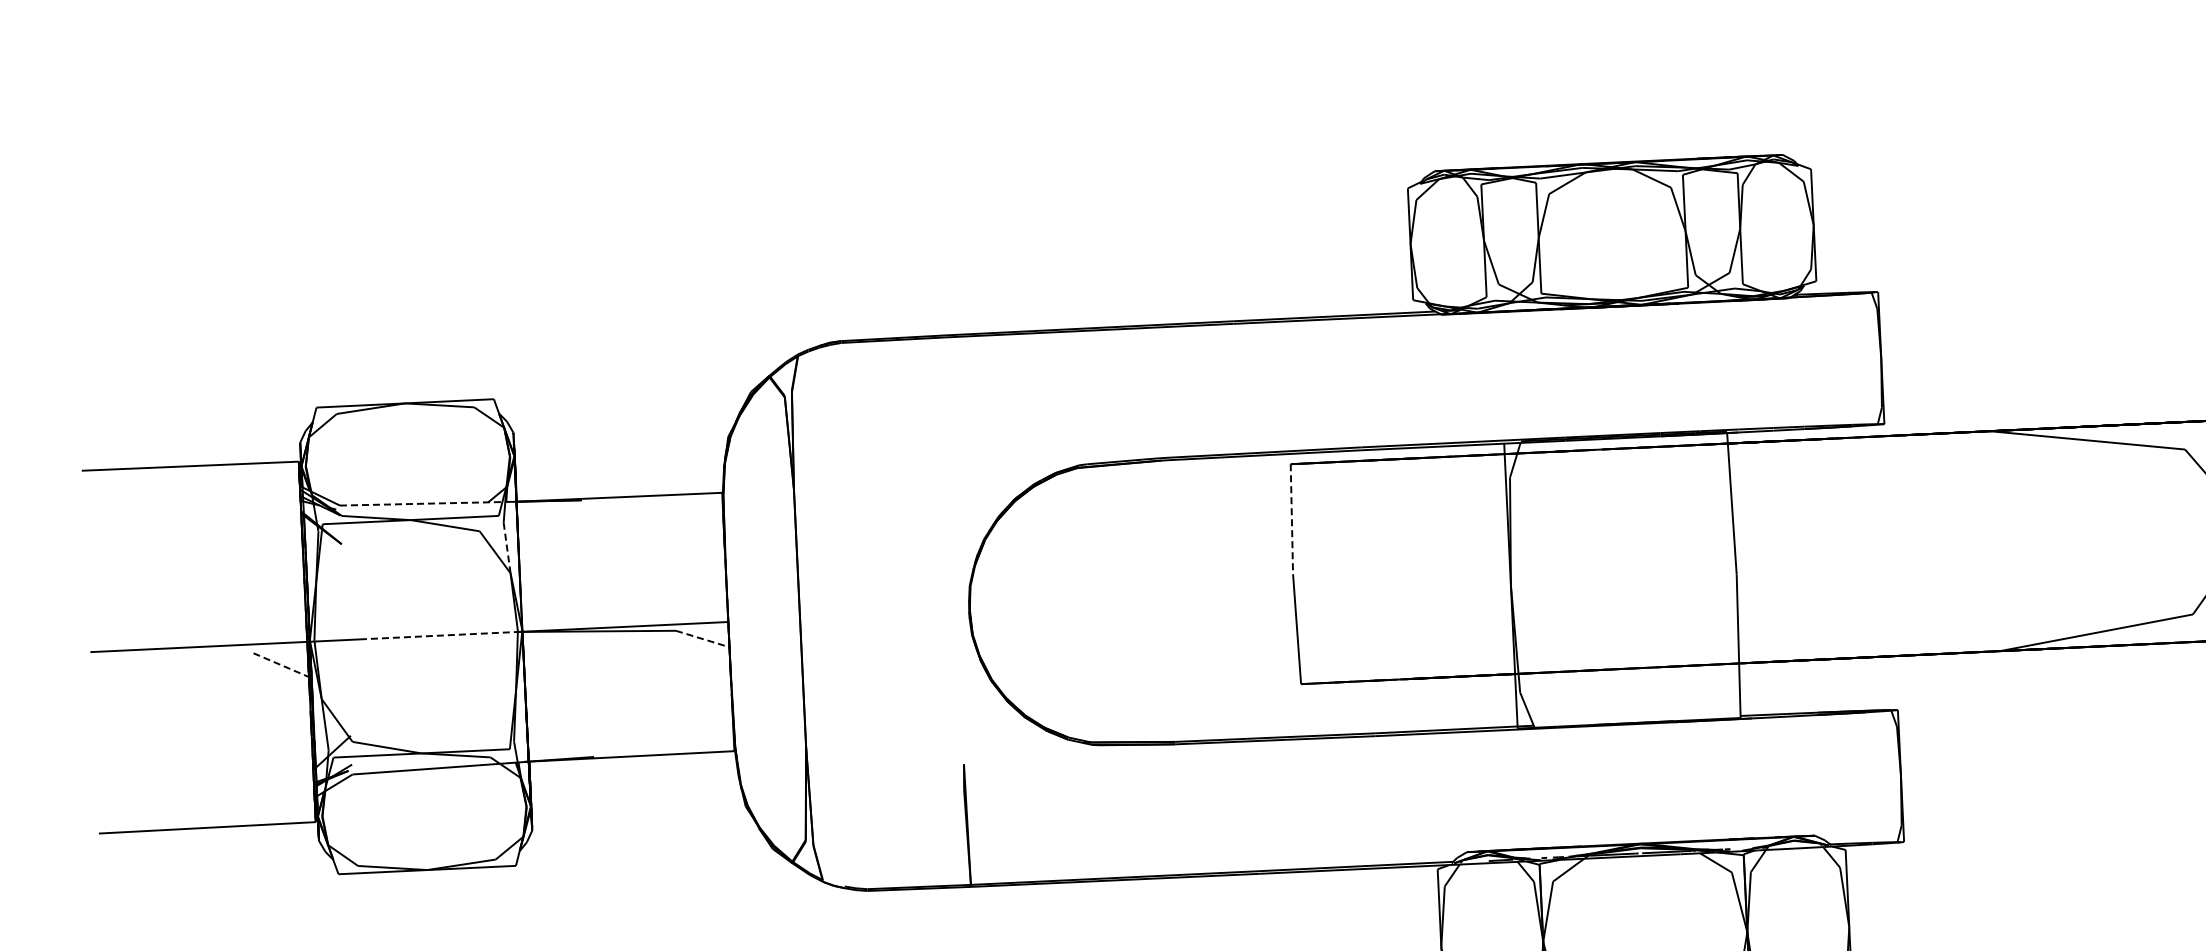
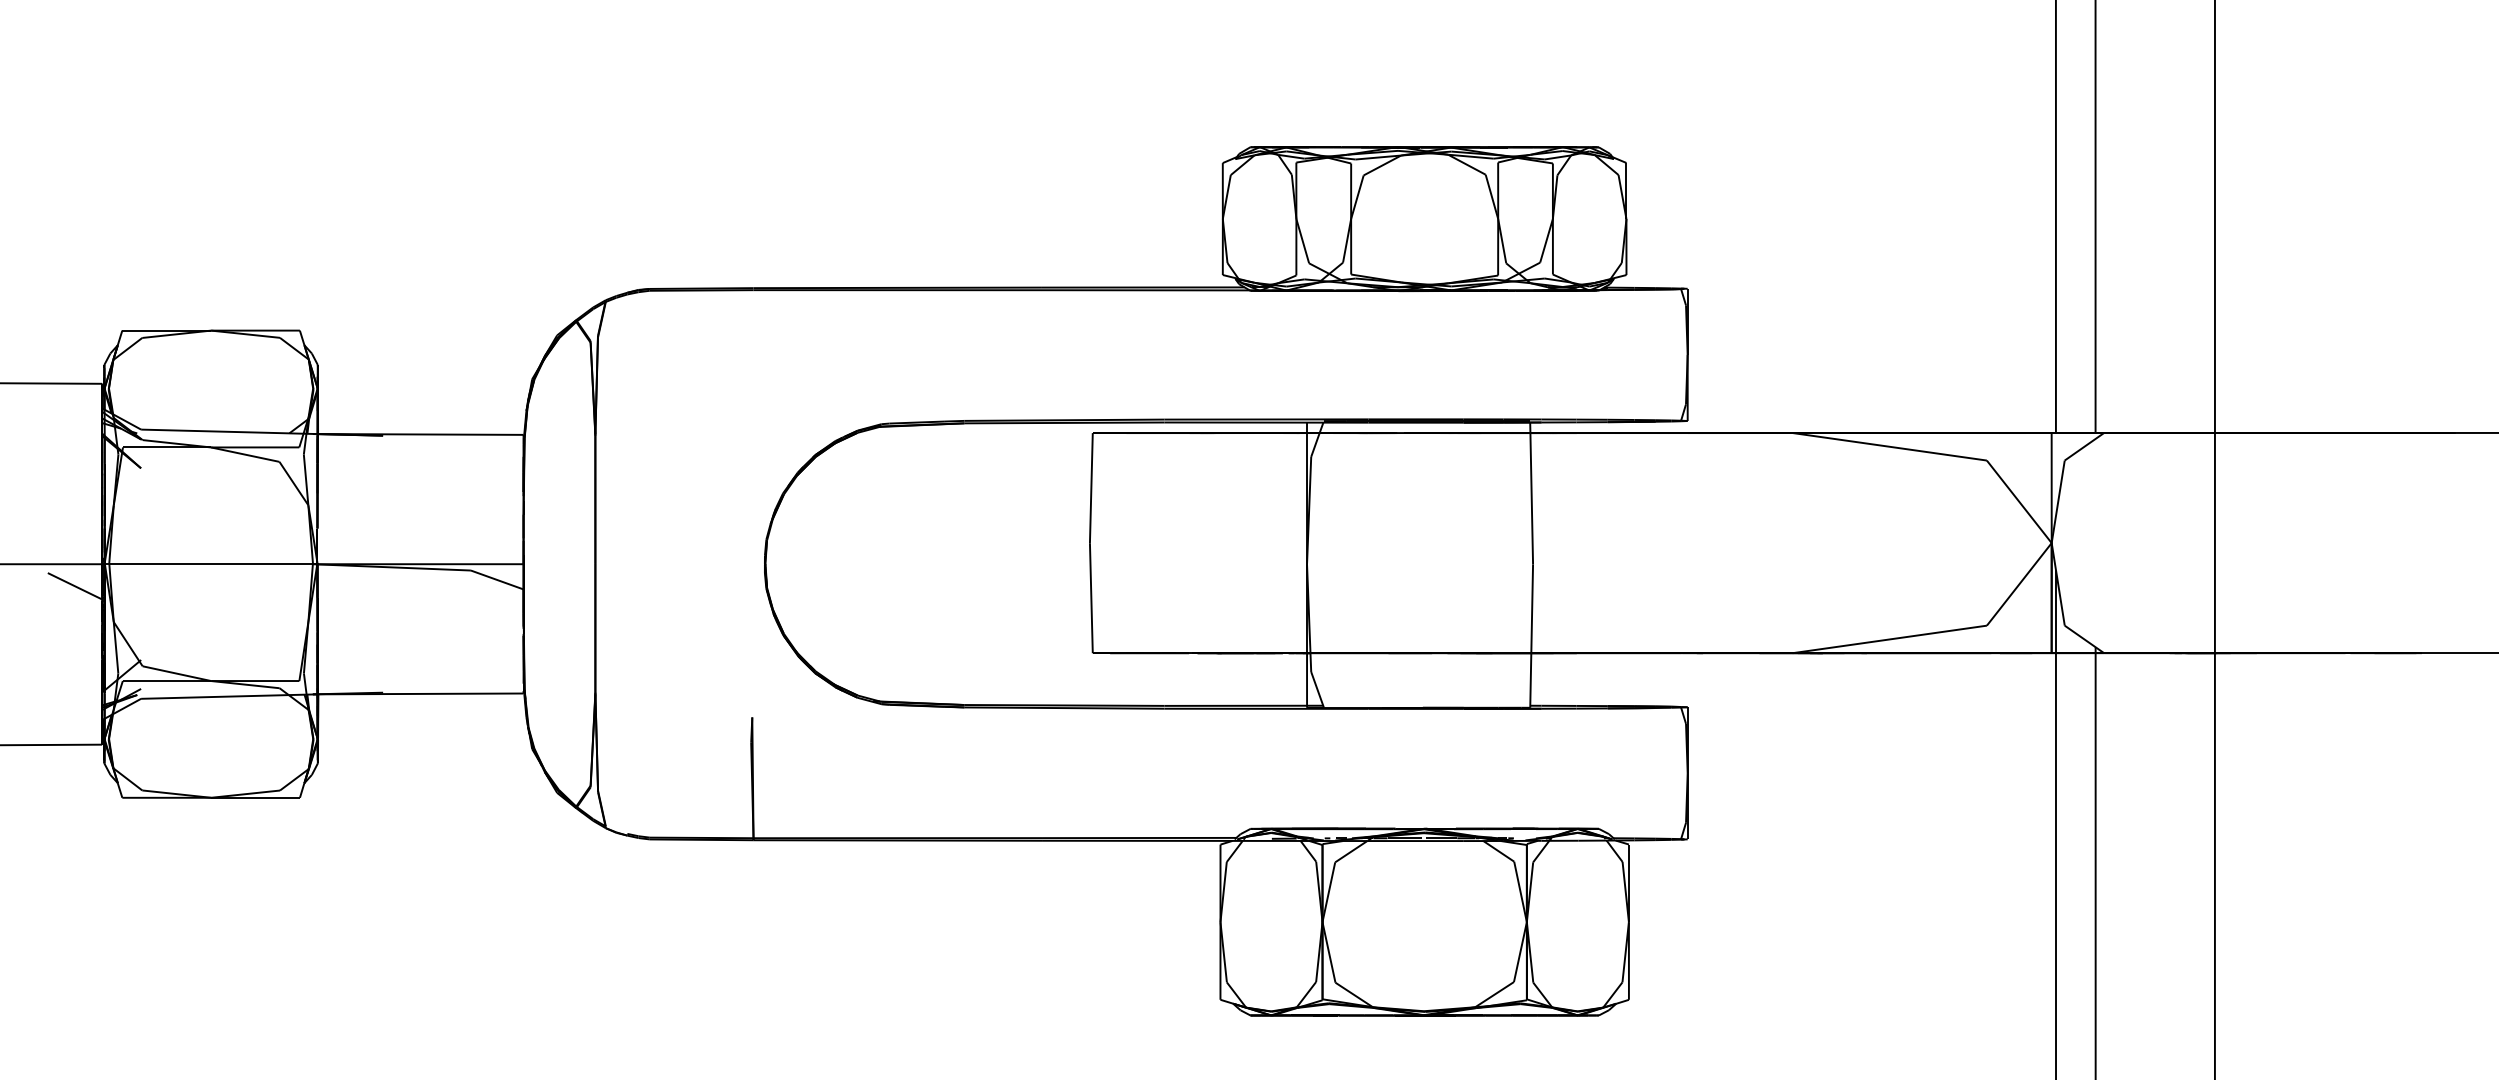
line: (428, 503) -> (229, 431), dashed -> solid
line: (1292, 519) -> (1091, 488), dashed -> solid
line: (507, 548) -> (306, 480), dashed -> solid
line: (439, 635) -> (234, 564), dashed -> solid
line: (702, 638) -> (497, 579), dashed -> solid
line: (281, 665) -> (75, 586), dashed -> solid

